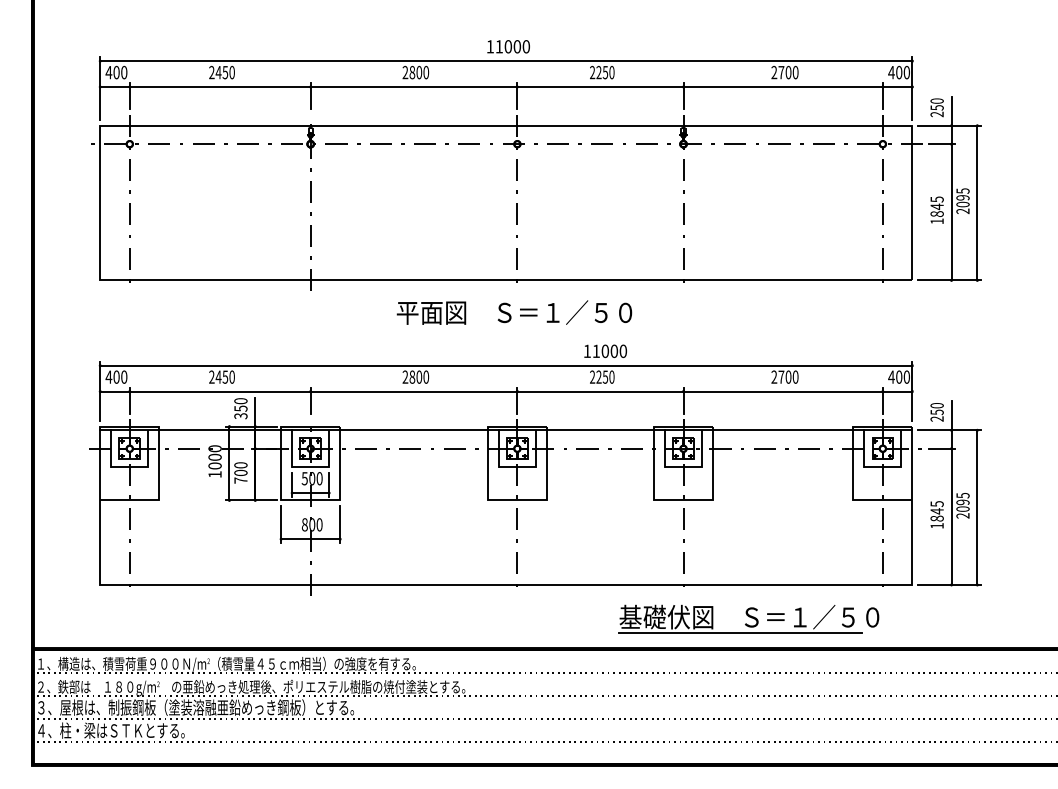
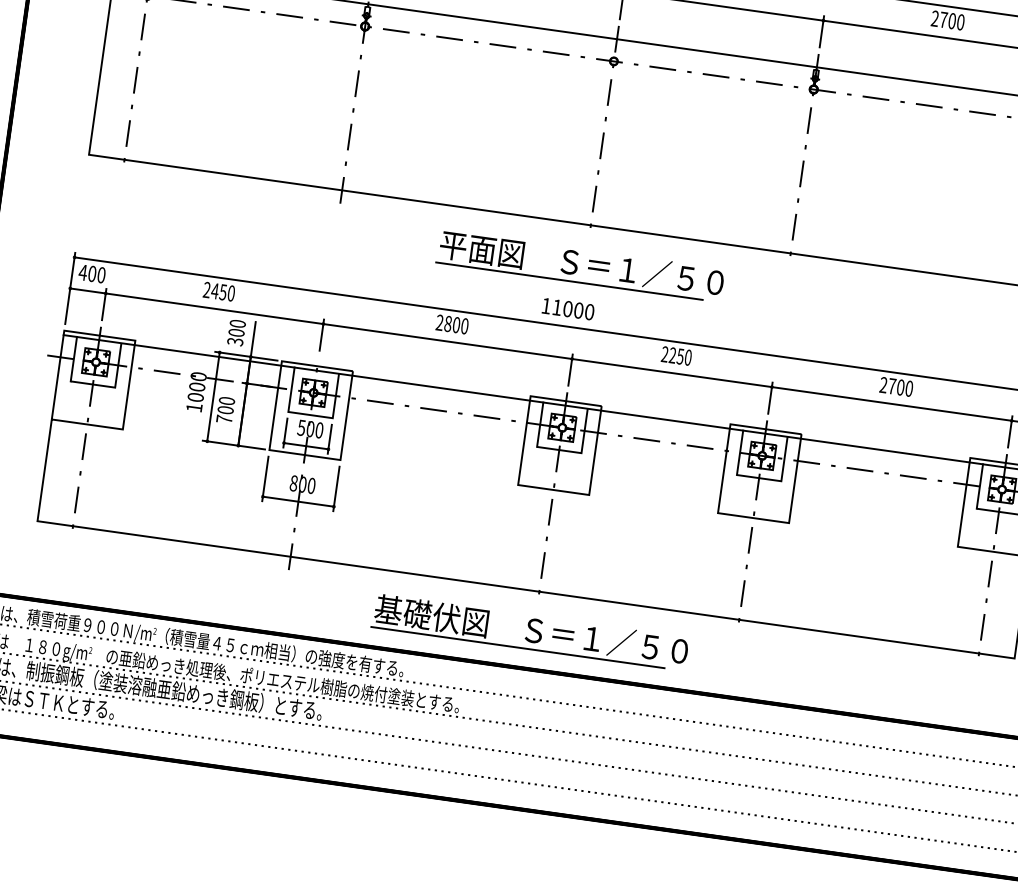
line: (506, 328) -> (569, 281), added
text: (605, 350) -> (568, 308), moved
text: (240, 408) -> (236, 332), 350 -> 300
part: (748, 618) -> (530, 631), moved

